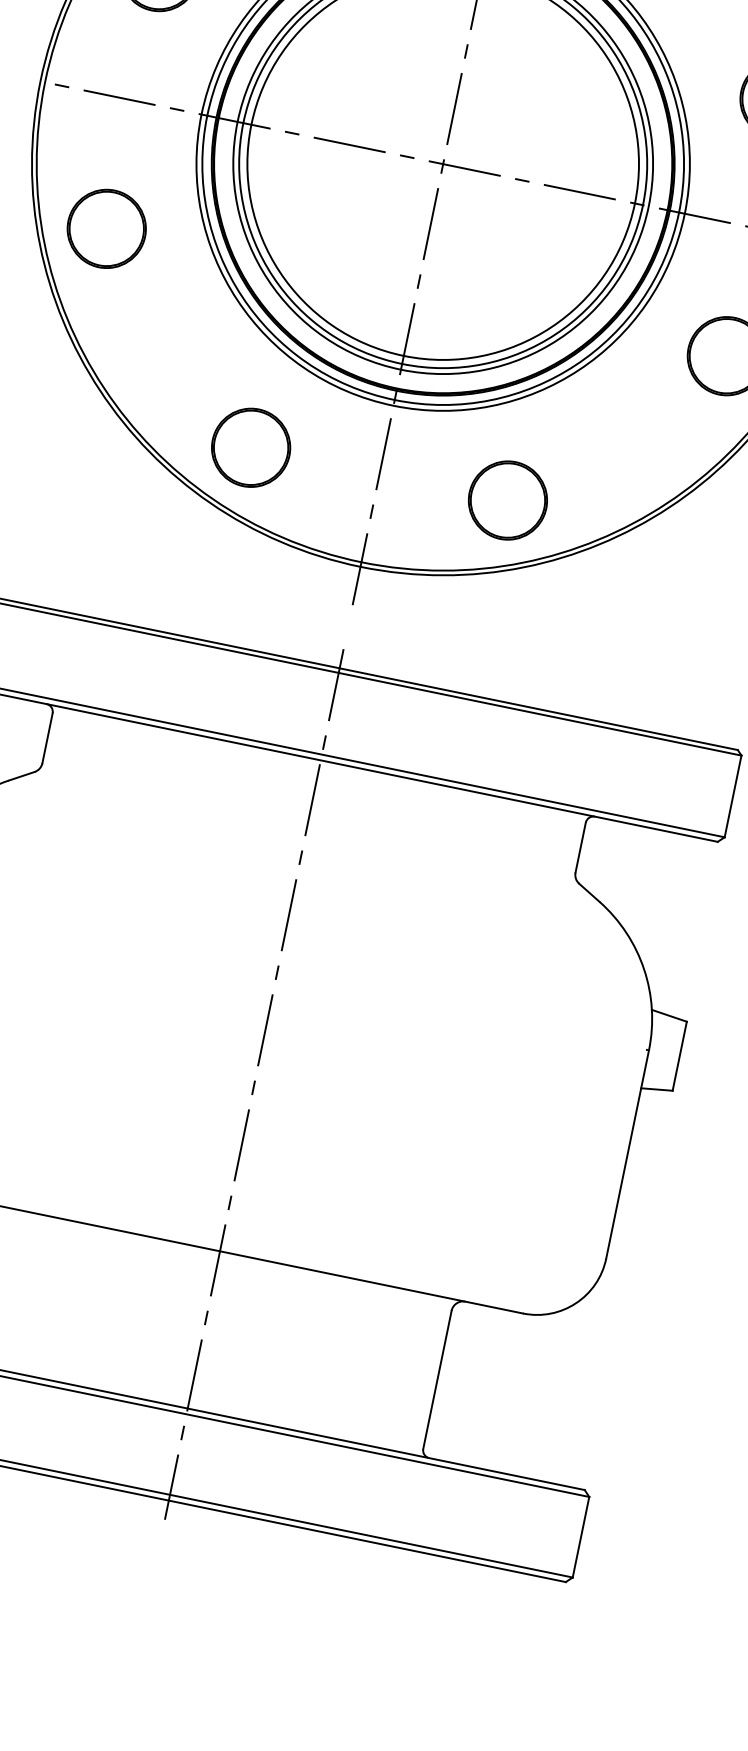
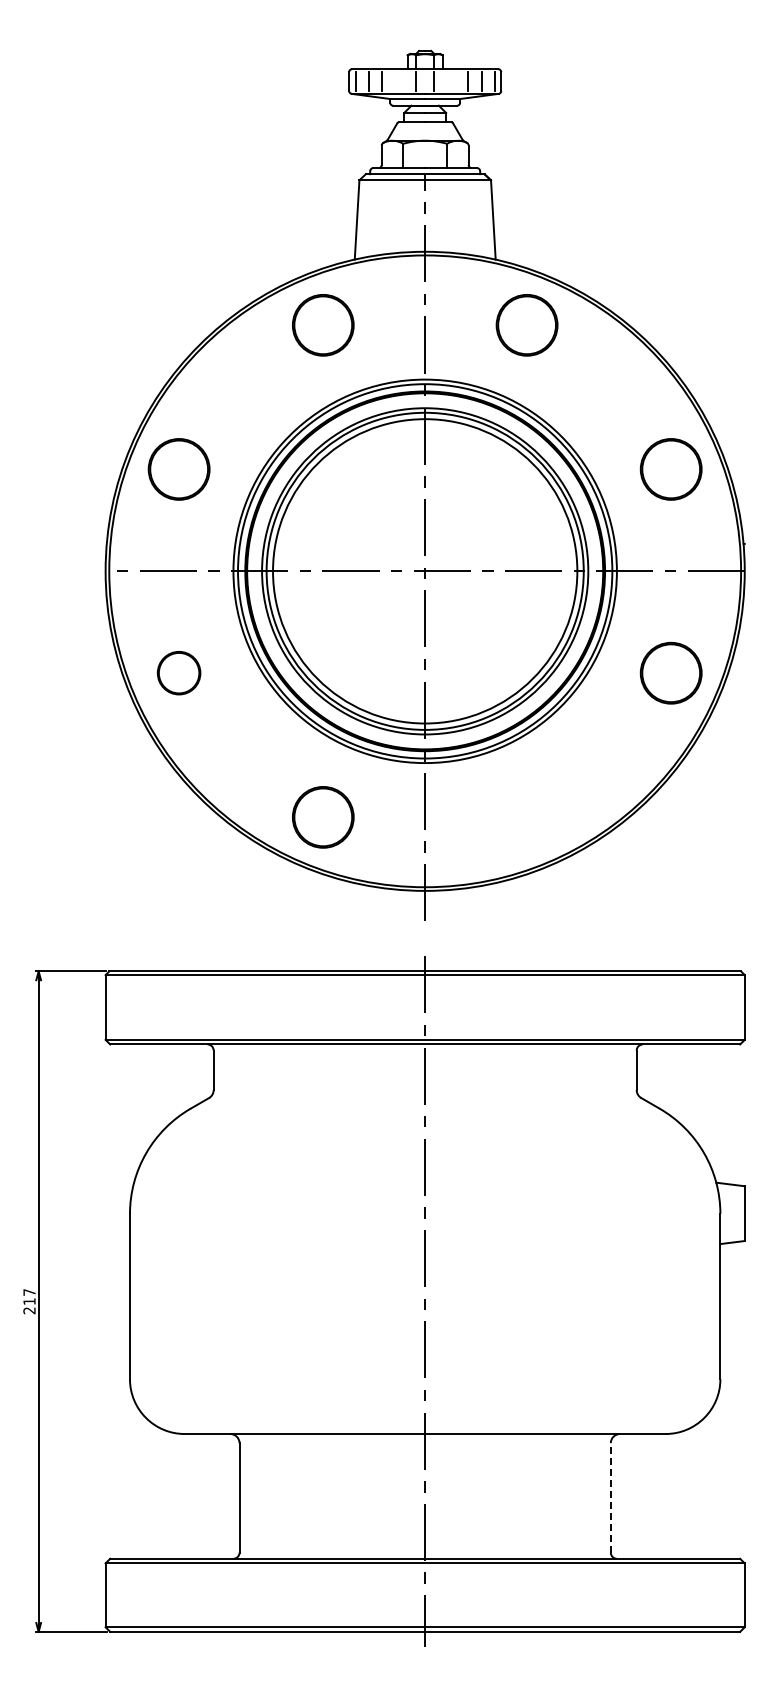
part: (106, 227) -> (178, 672), size x0.7
part: (507, 500) -> (526, 817), removed
line: (437, 1379) -> (610, 1497), solid -> dashed

